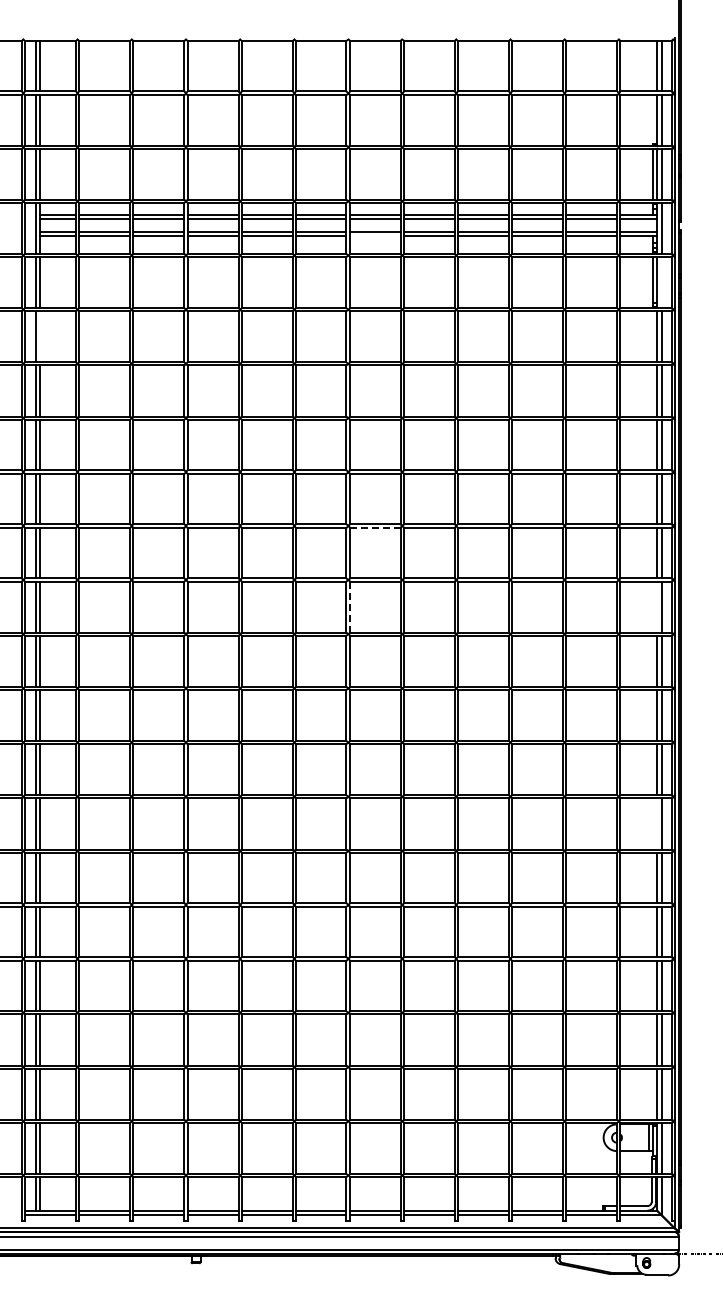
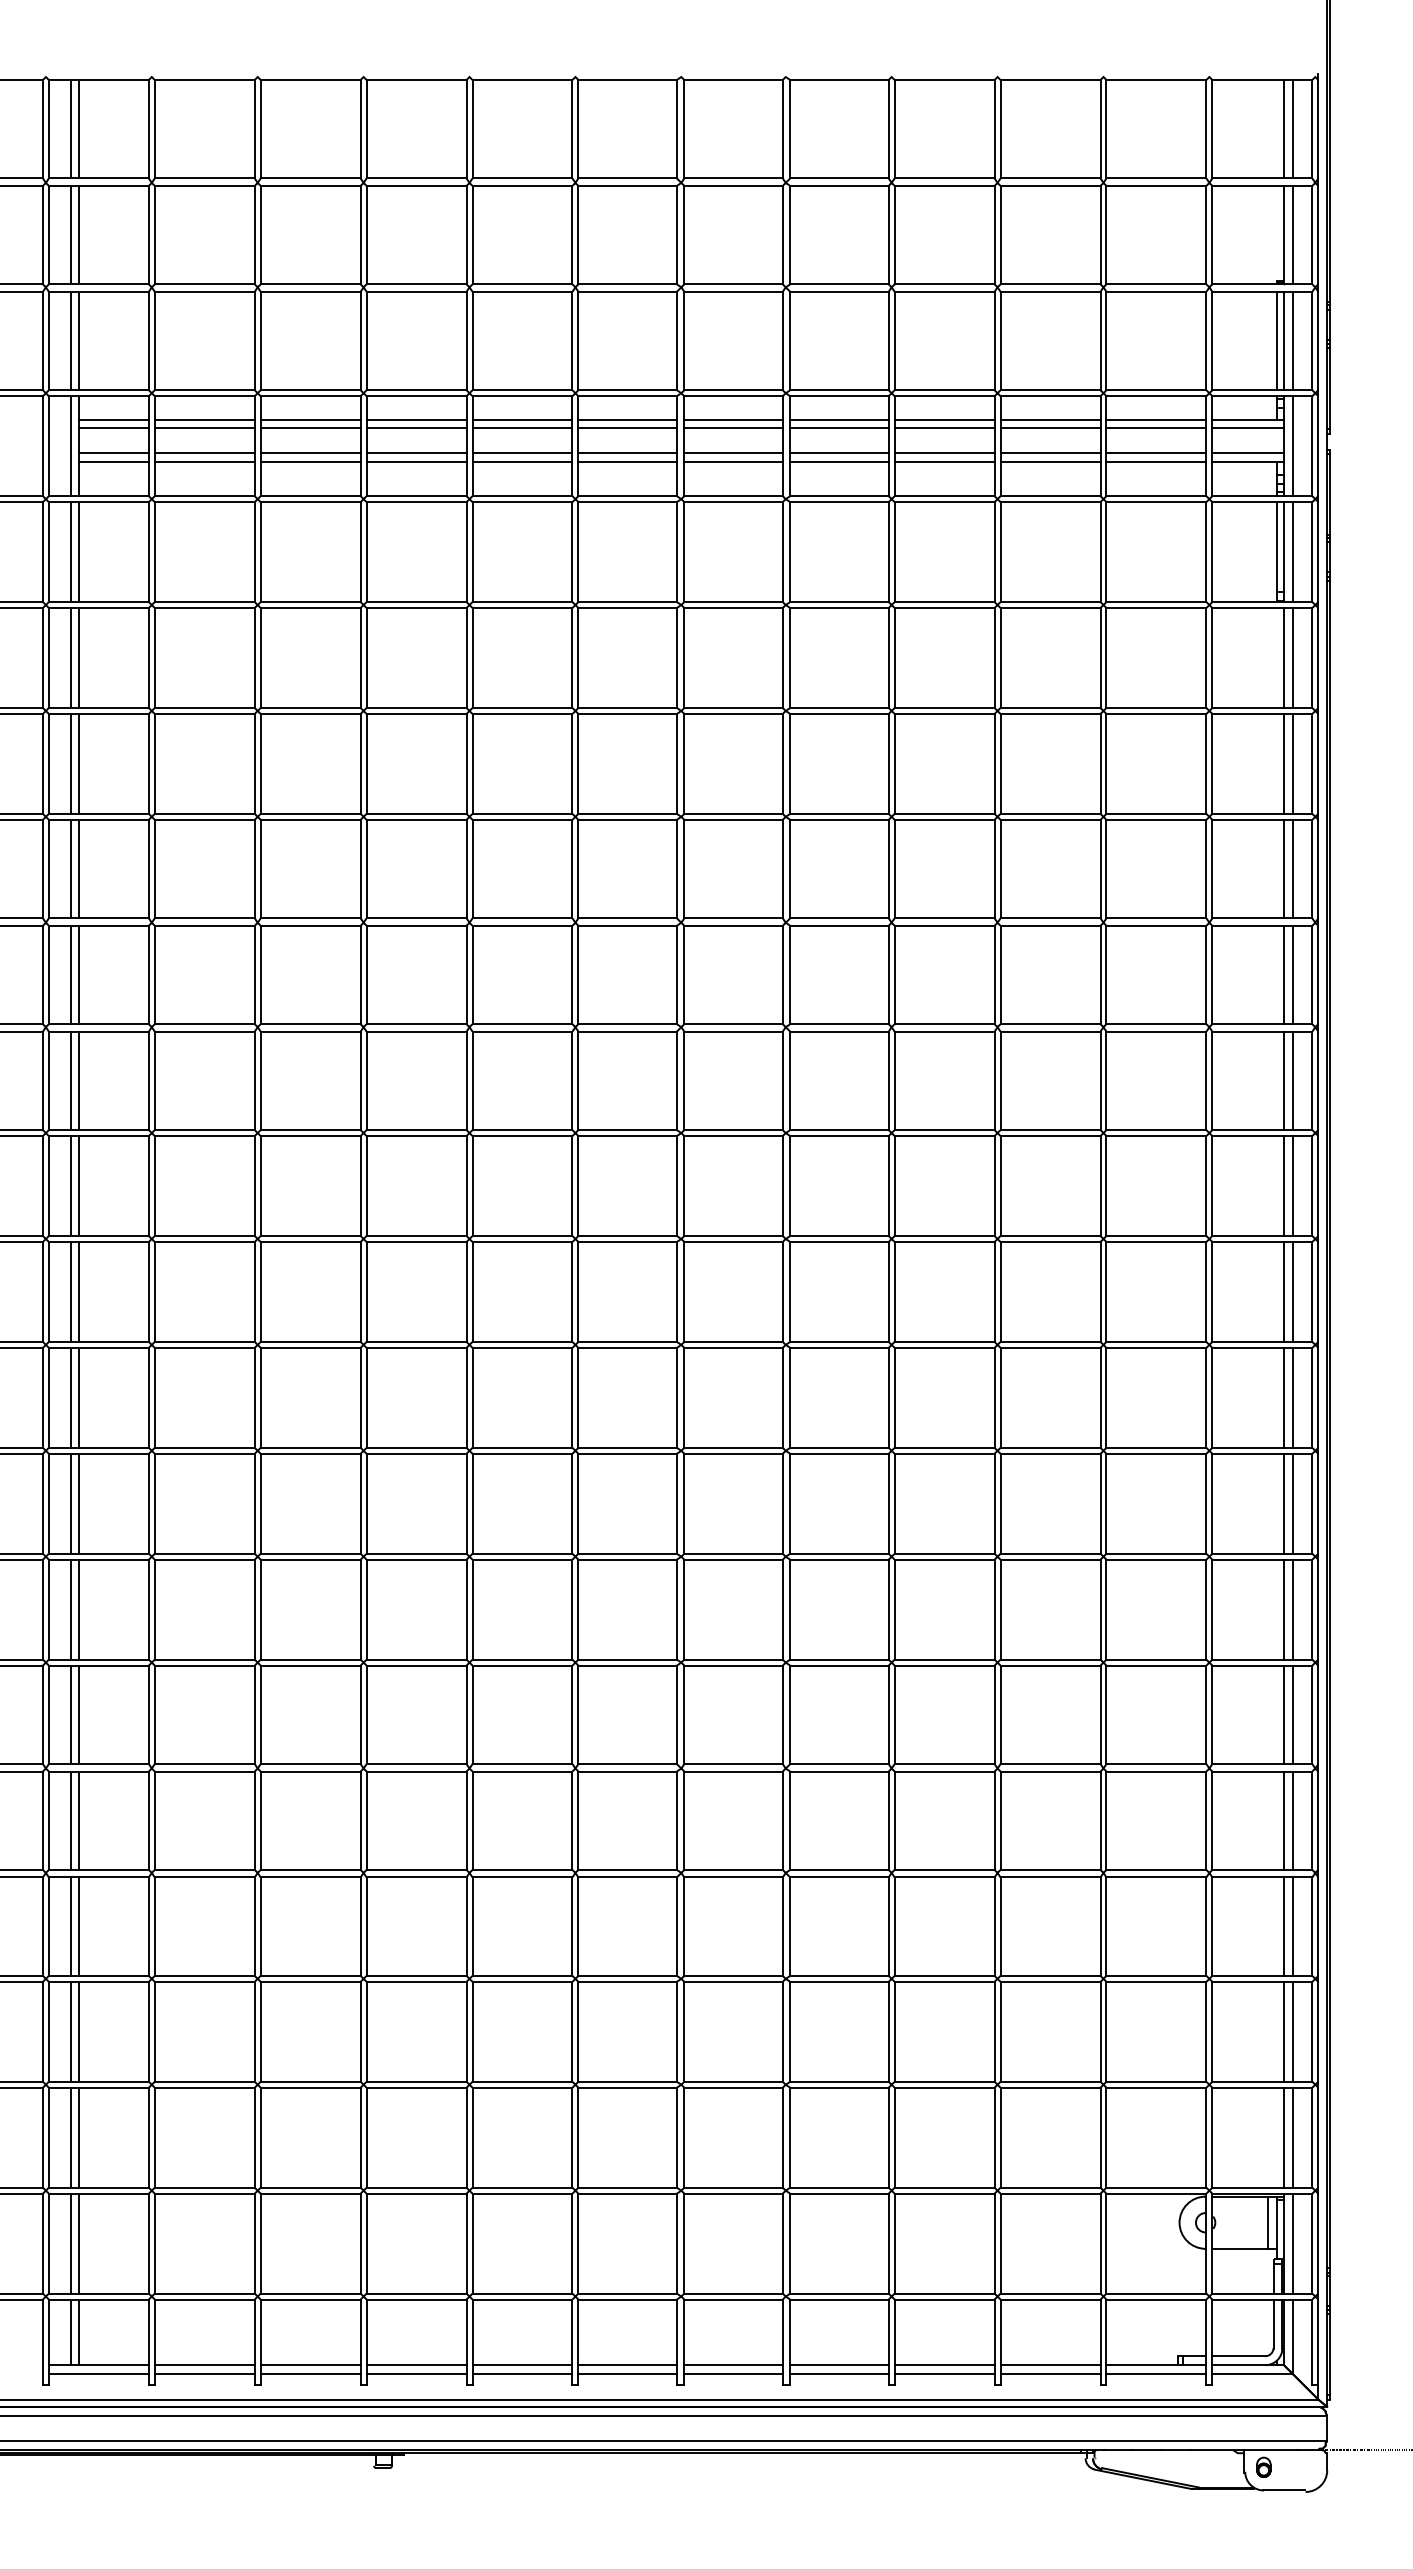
line: (375, 236) -> (733, 461), added
line: (661, 282) -> (1292, 551), added
line: (40, 336) -> (79, 657), added
line: (374, 528) -> (731, 1032), dashed -> solid
line: (657, 606) -> (1284, 1184), added
line: (350, 607) -> (685, 1186), dashed -> solid
line: (657, 823) -> (1284, 1608), added

